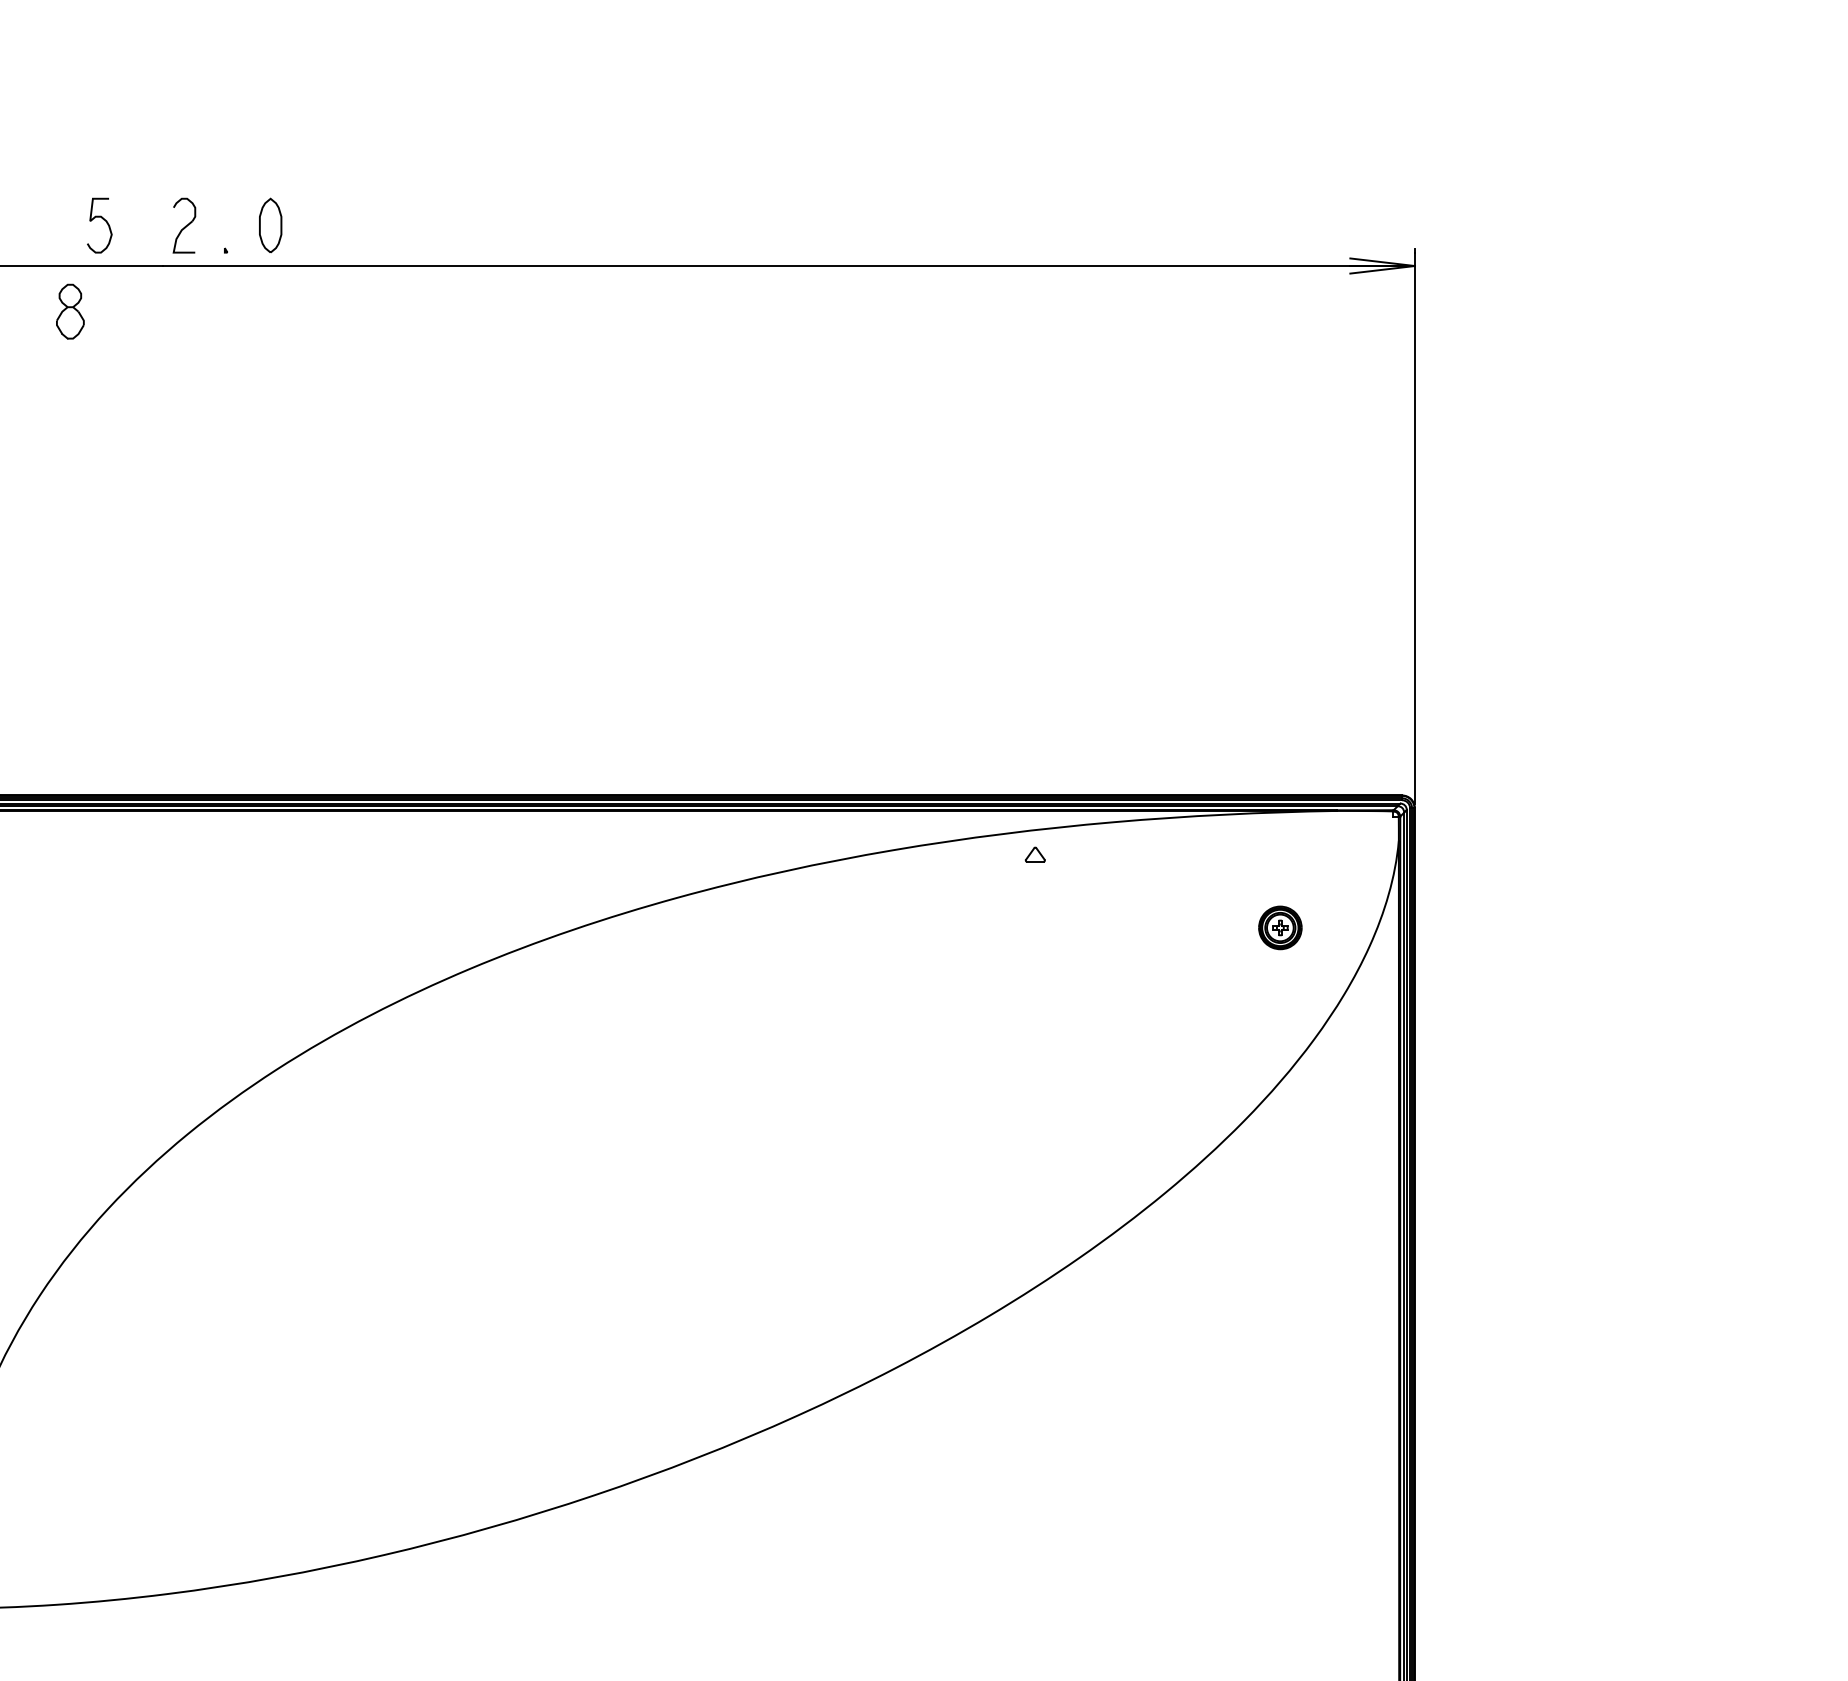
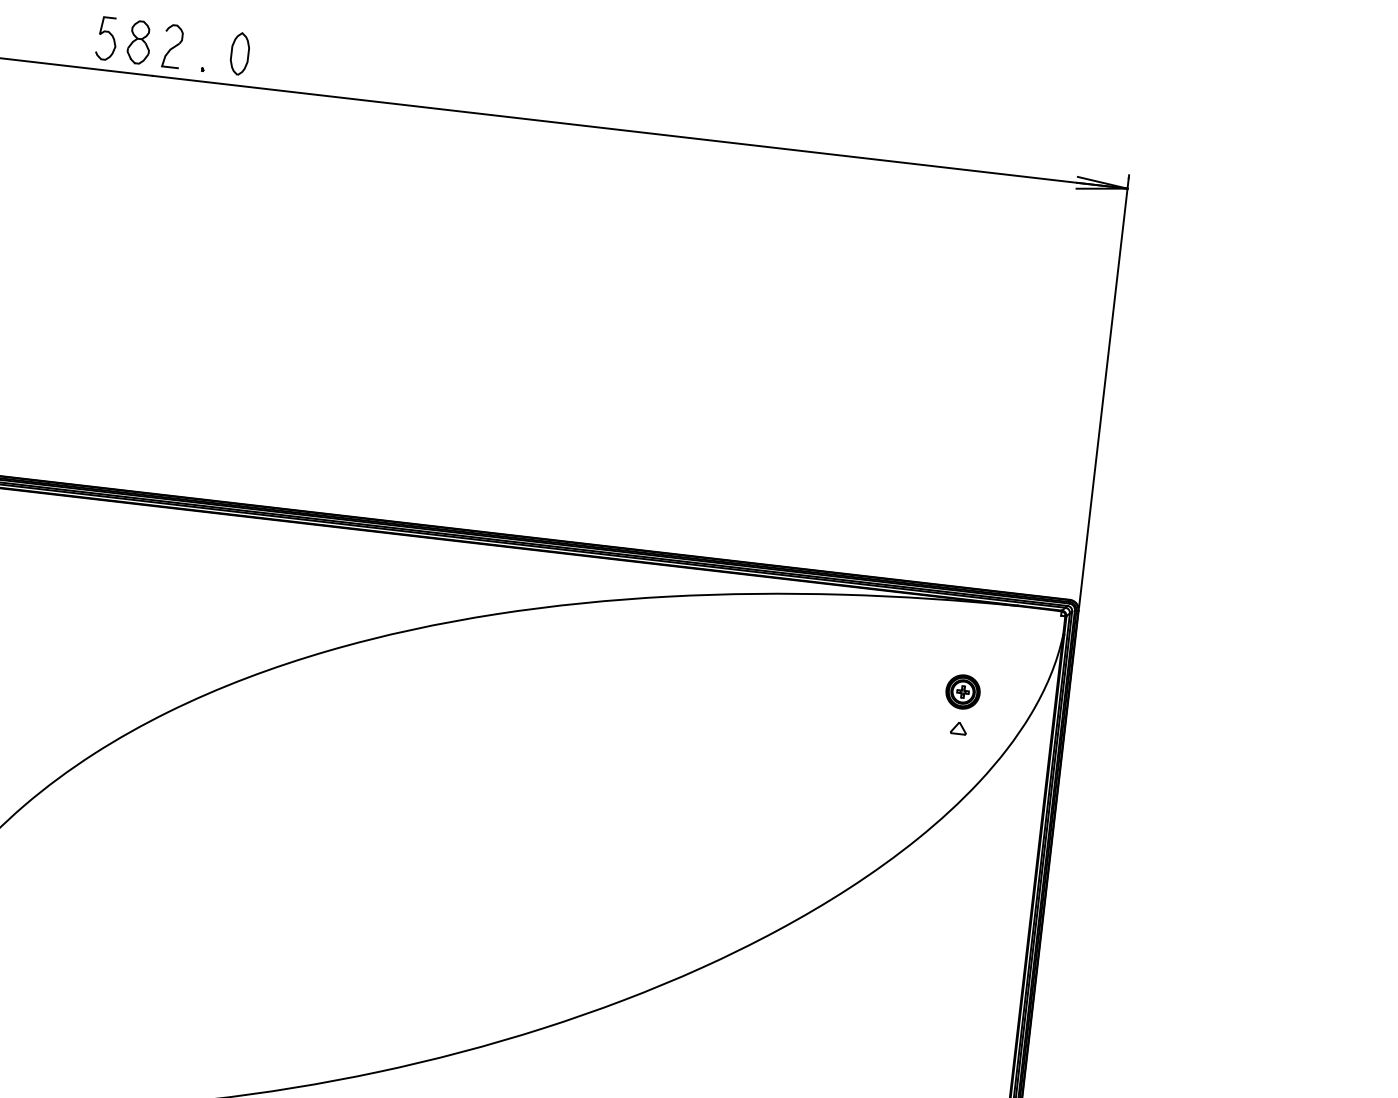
part: (70, 311) -> (139, 42), moved
part: (1034, 854) -> (958, 728), moved

